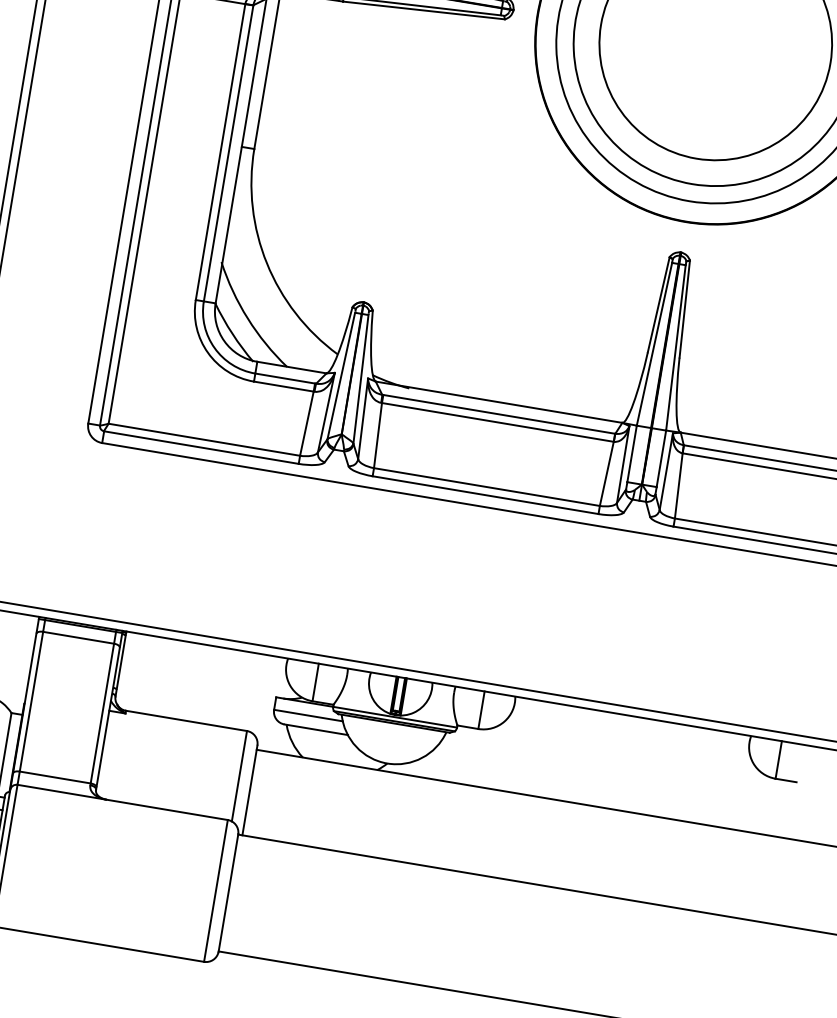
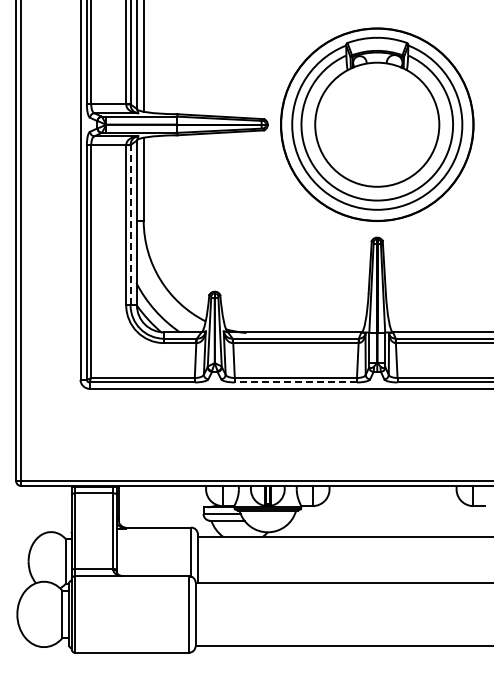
line: (228, 151) -> (130, 224), solid -> dashed
line: (484, 495) -> (295, 382), solid -> dashed

